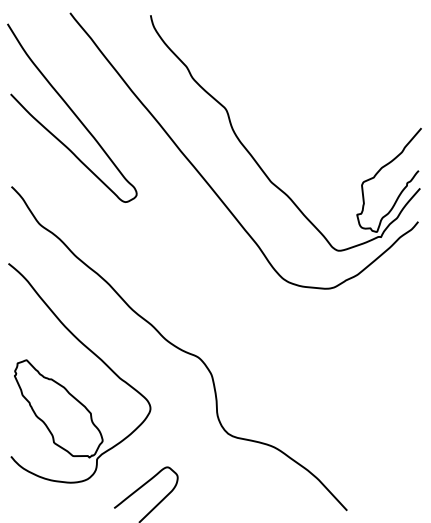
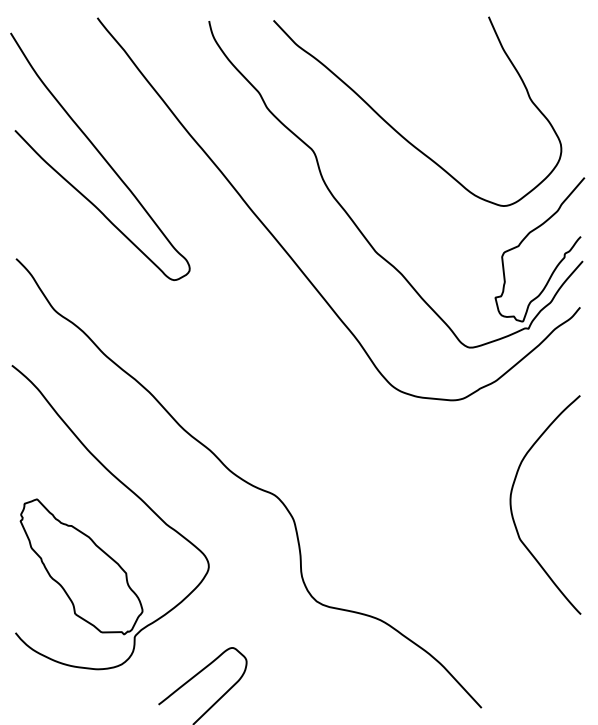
curve: (289, 96) -> (401, 133), added
curve: (369, 364) -> (512, 505), added

